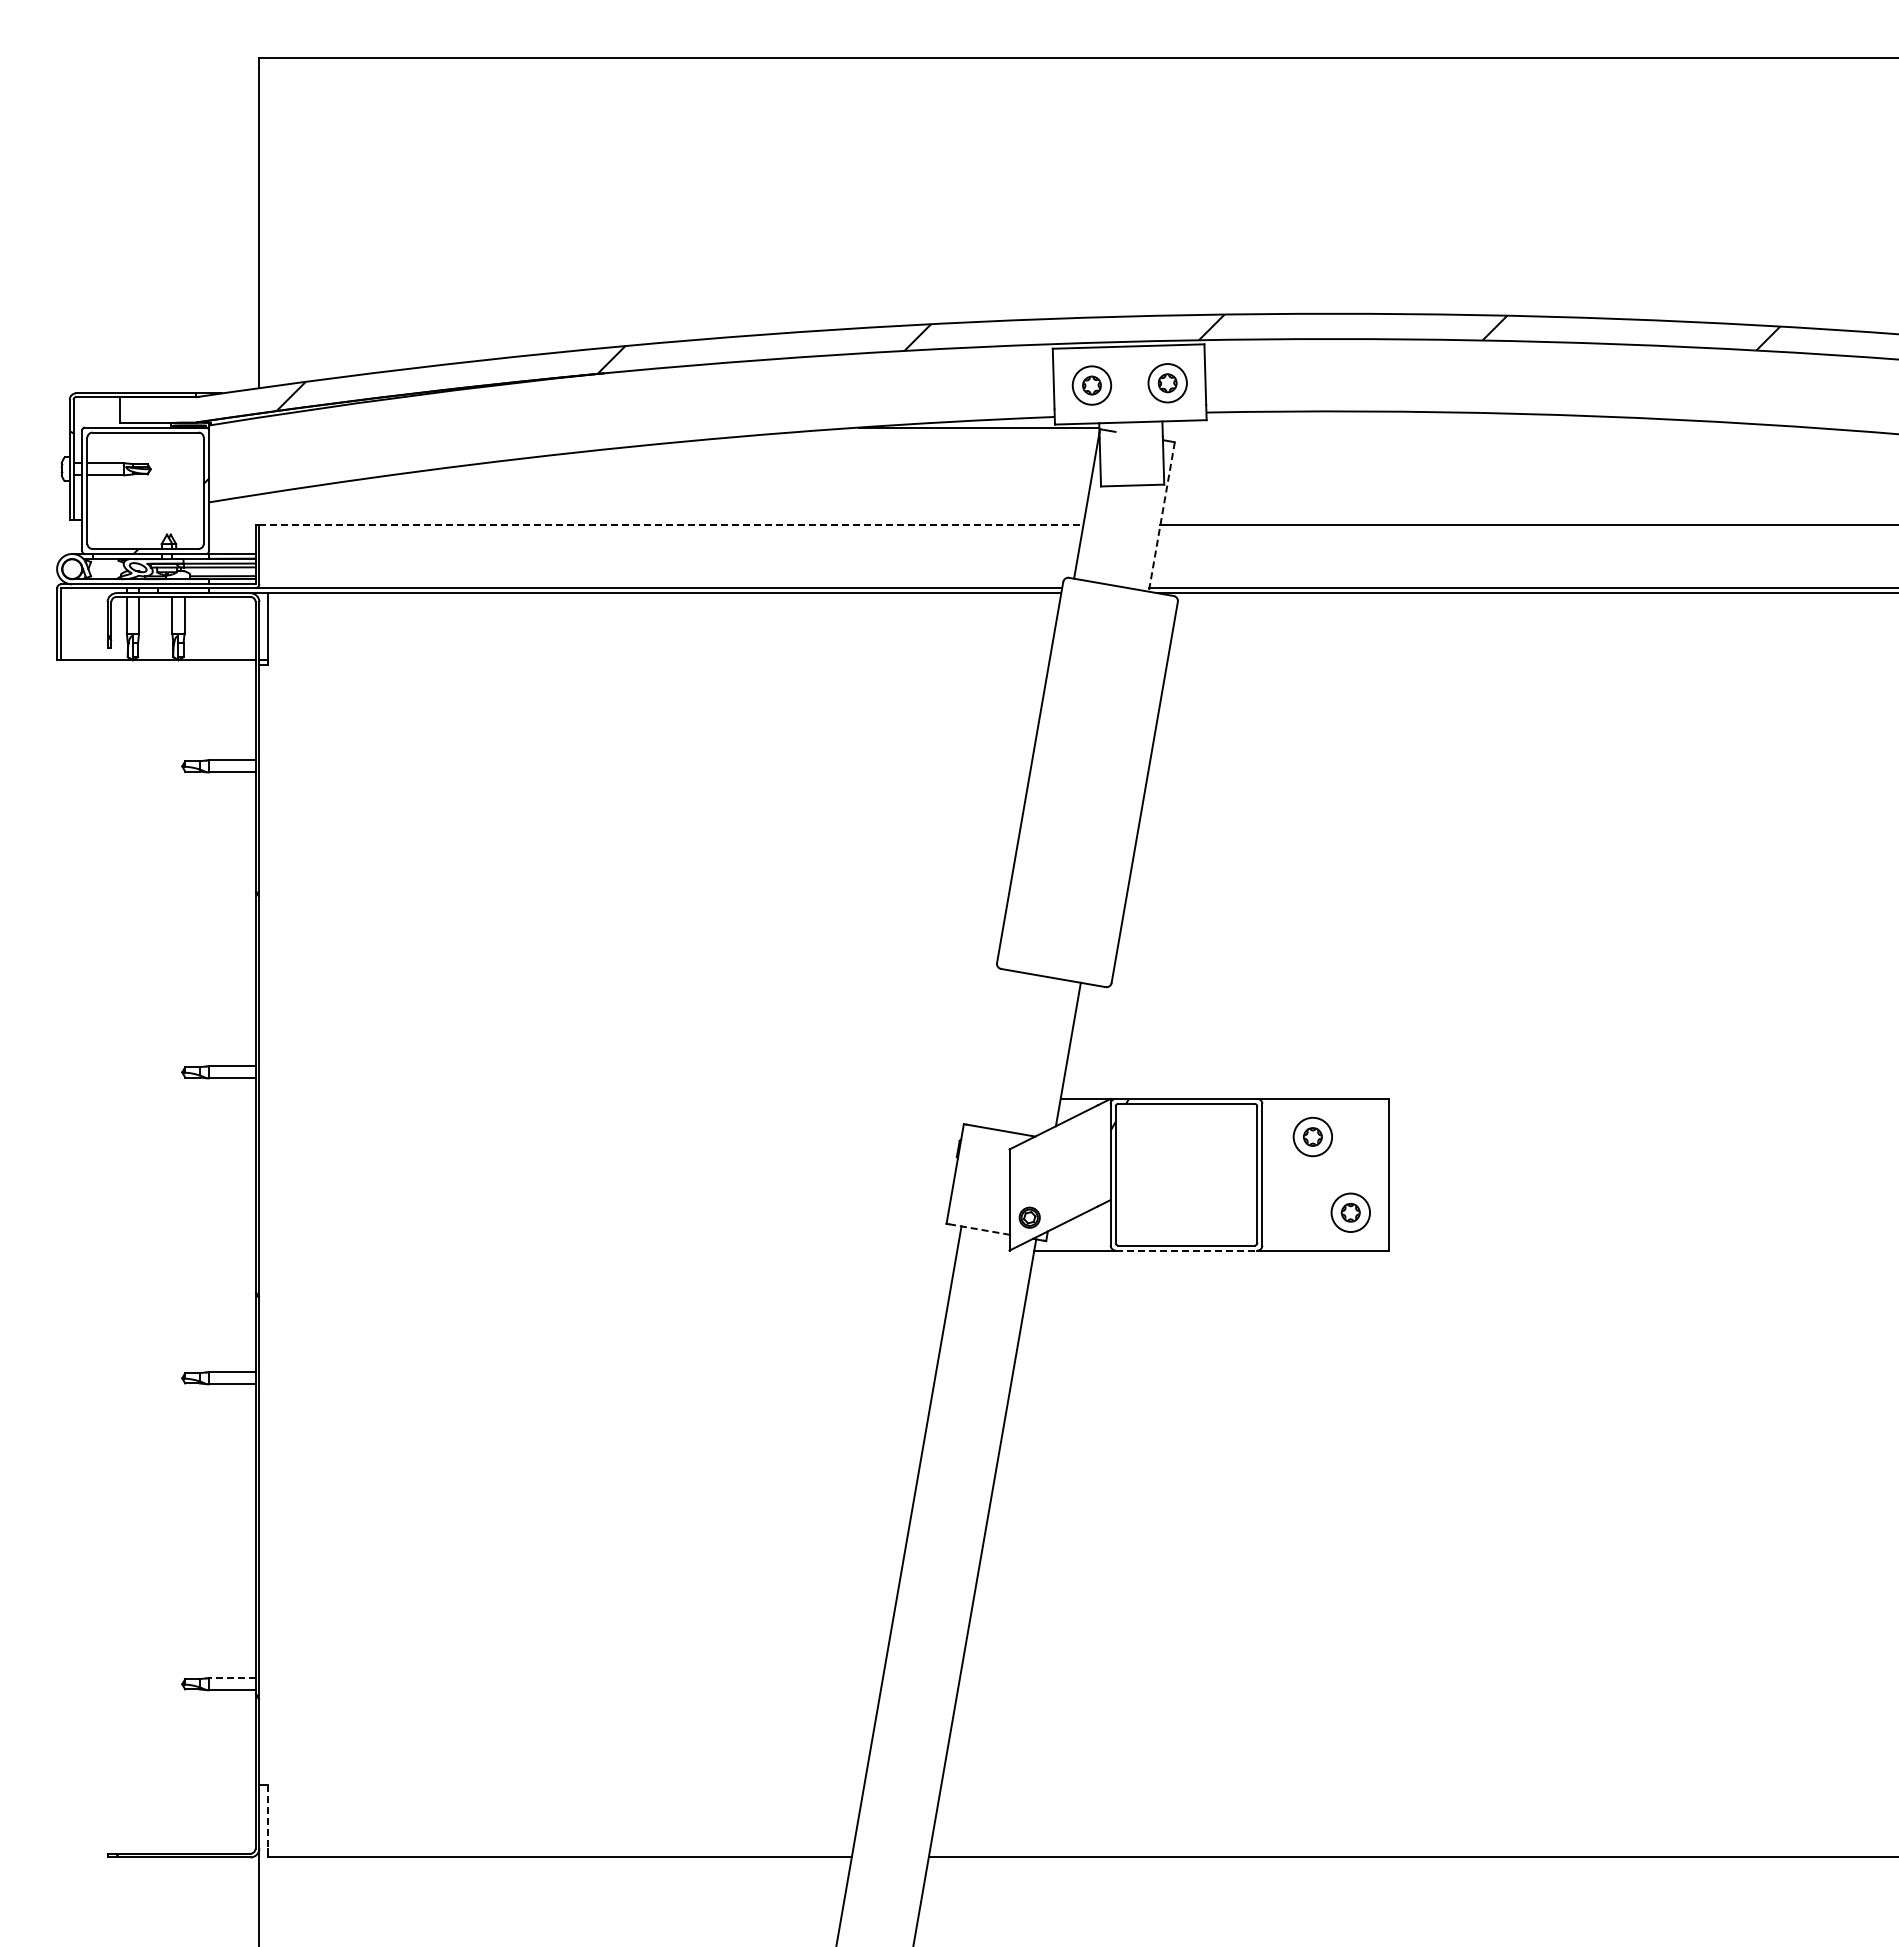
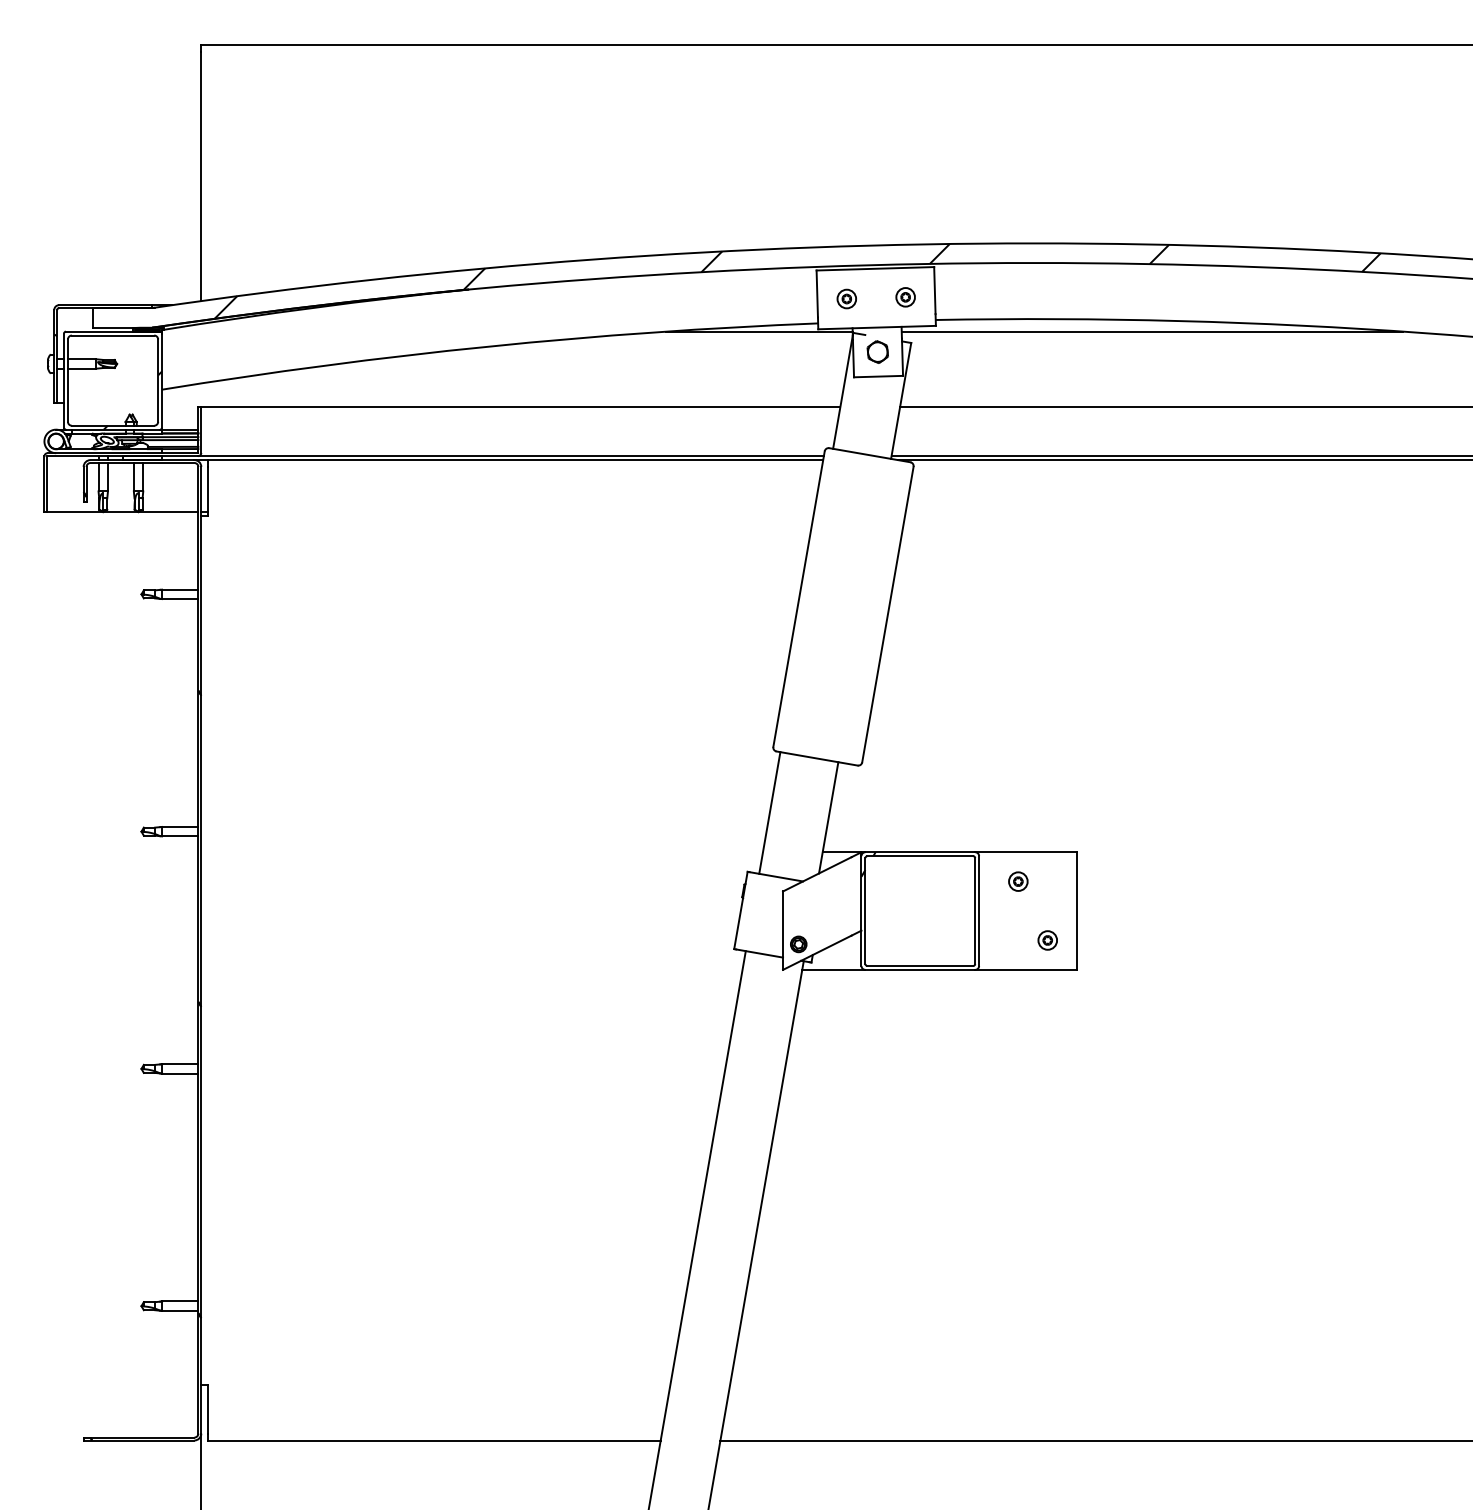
part: (1167, 383) -> (905, 297), size x0.62
part: (1091, 385) -> (846, 299), size x0.62
line: (1485, 427) -> (1152, 331), added
part: (1131, 453) -> (877, 351), added
line: (1161, 516) -> (900, 400), dashed -> solid
line: (671, 524) -> (520, 406), dashed -> solid
line: (992, 1047) -> (769, 812), added
part: (1312, 1136) -> (1018, 881), size x0.62
part: (1350, 1212) -> (1047, 940), size x0.62
line: (979, 1229) -> (759, 953), dashed -> solid
line: (1186, 1250) -> (920, 969), dashed -> solid
line: (231, 1678) -> (179, 1301), dashed -> solid
line: (268, 1817) -> (208, 1409), dashed -> solid

